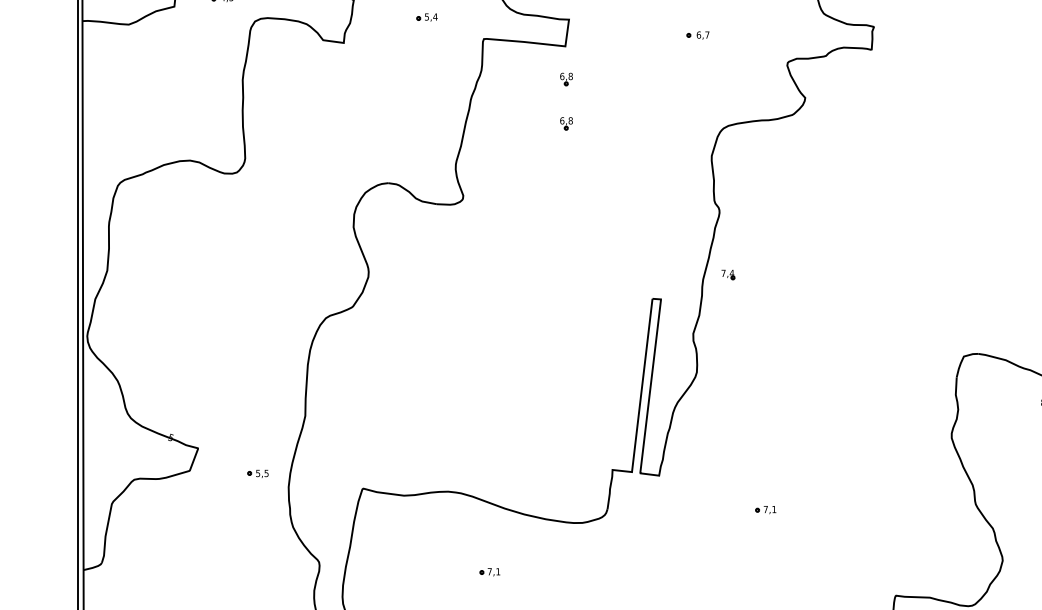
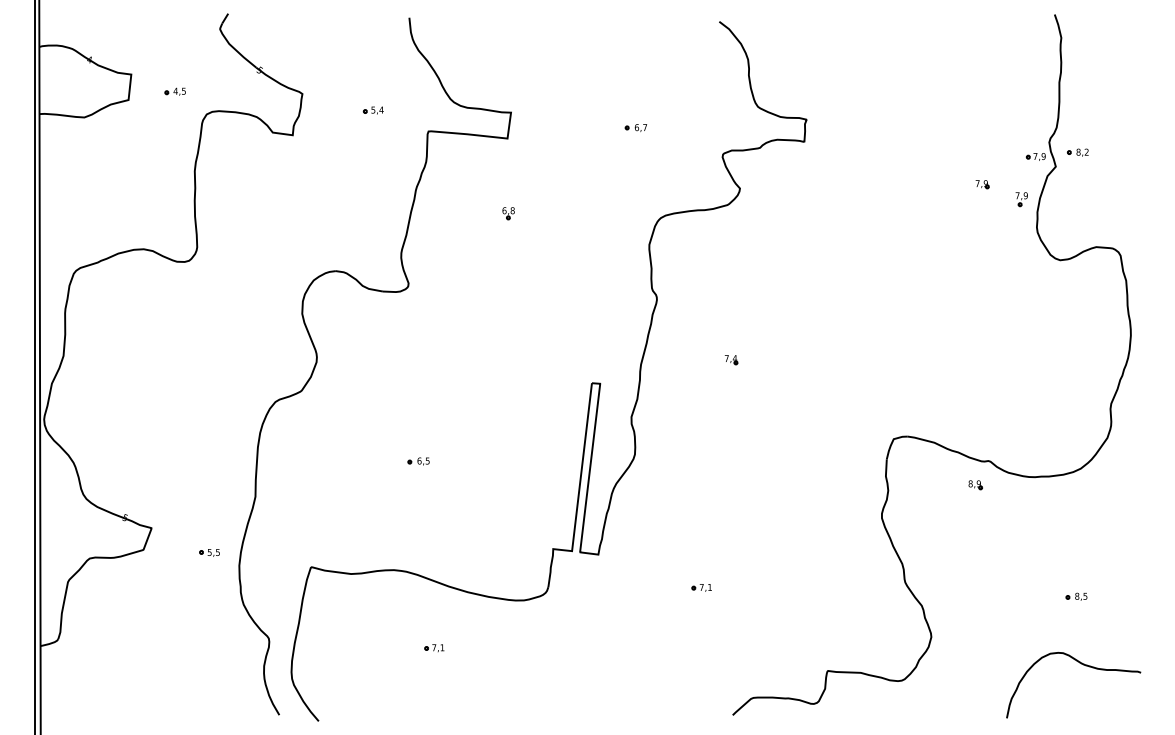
part: (566, 79) -> (508, 170), removed
part: (728, 275) -> (731, 360), moved
part: (473, 379) -> (418, 461), added

